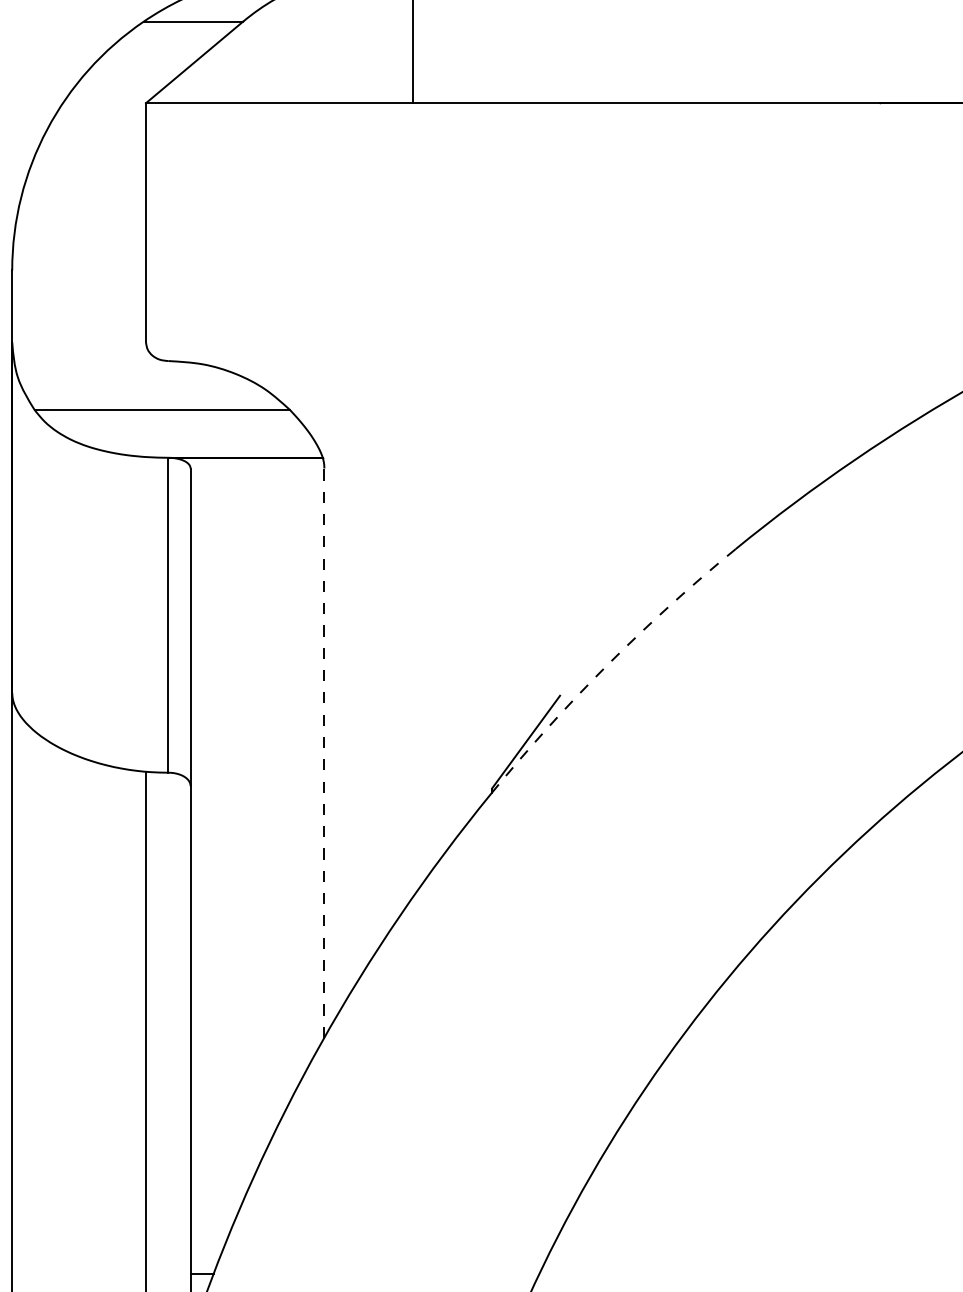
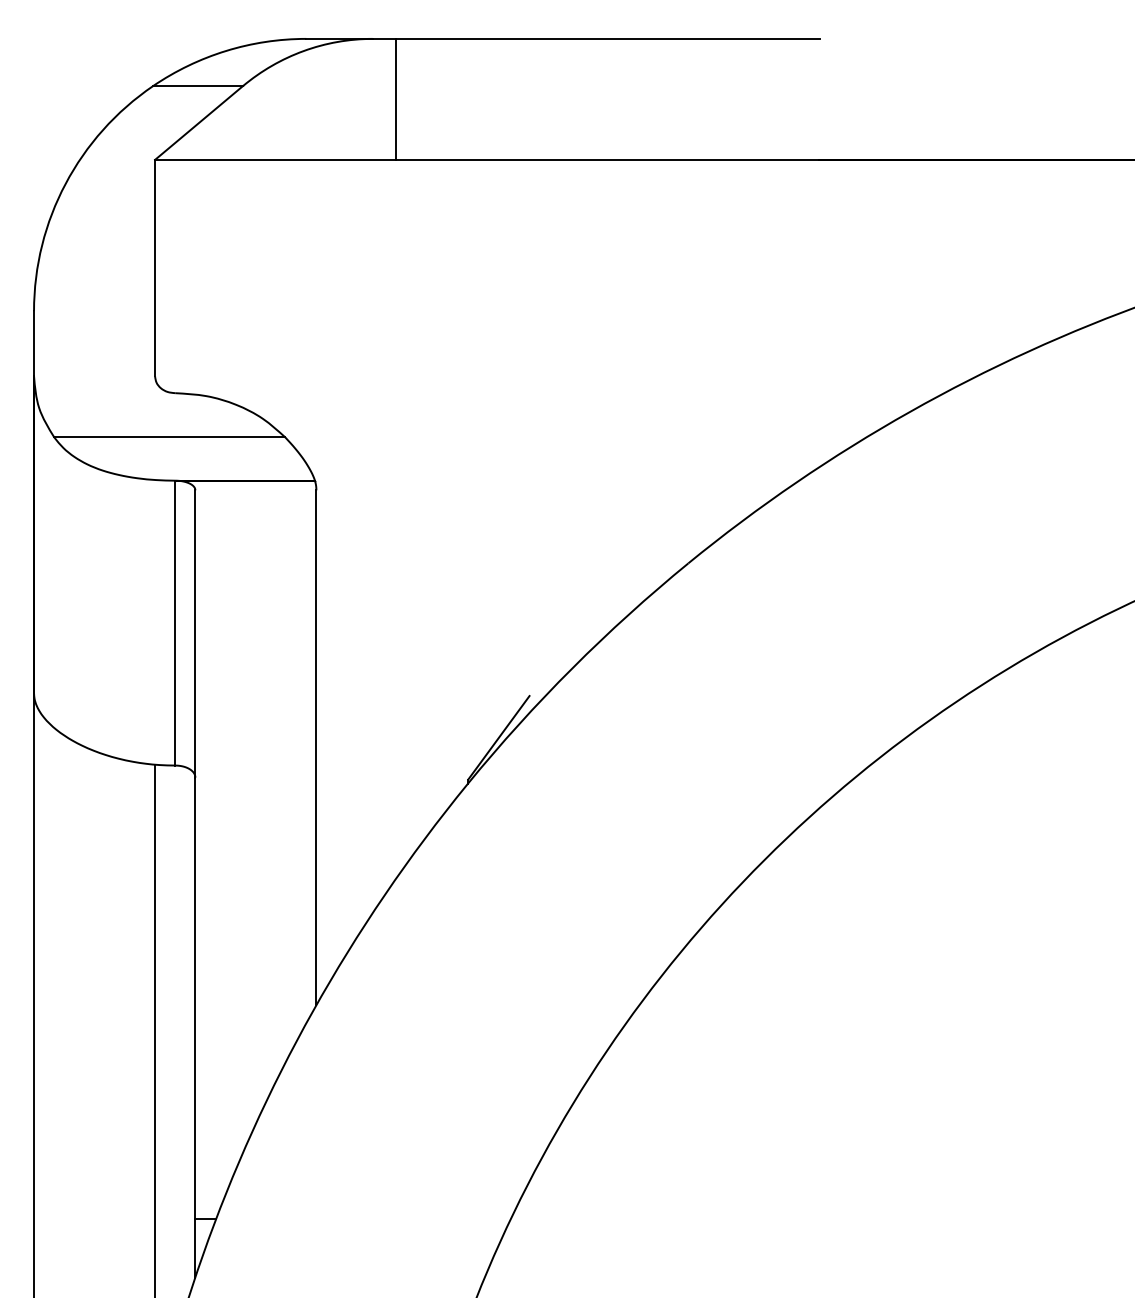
arc: (607, 665) -> (572, 668), dashed -> solid
line: (324, 752) -> (316, 747), dashed -> solid

